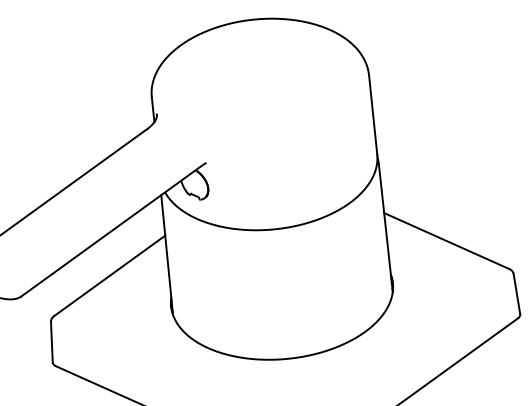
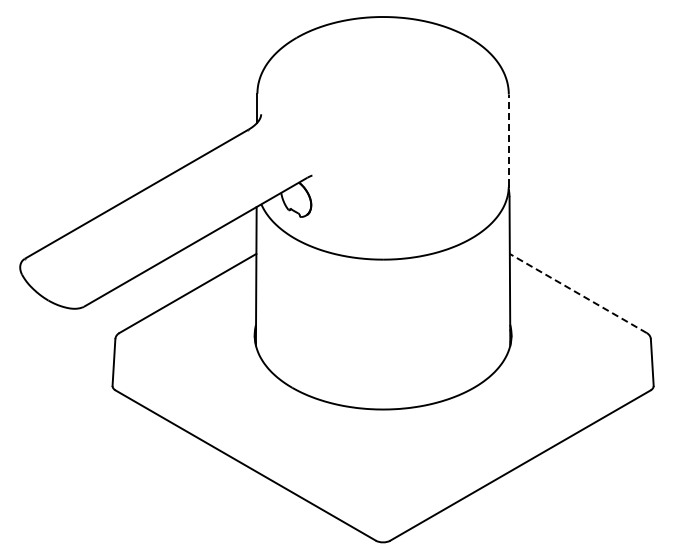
line: (372, 115) -> (508, 140), solid -> dashed
line: (446, 241) -> (577, 293), solid -> dashed

